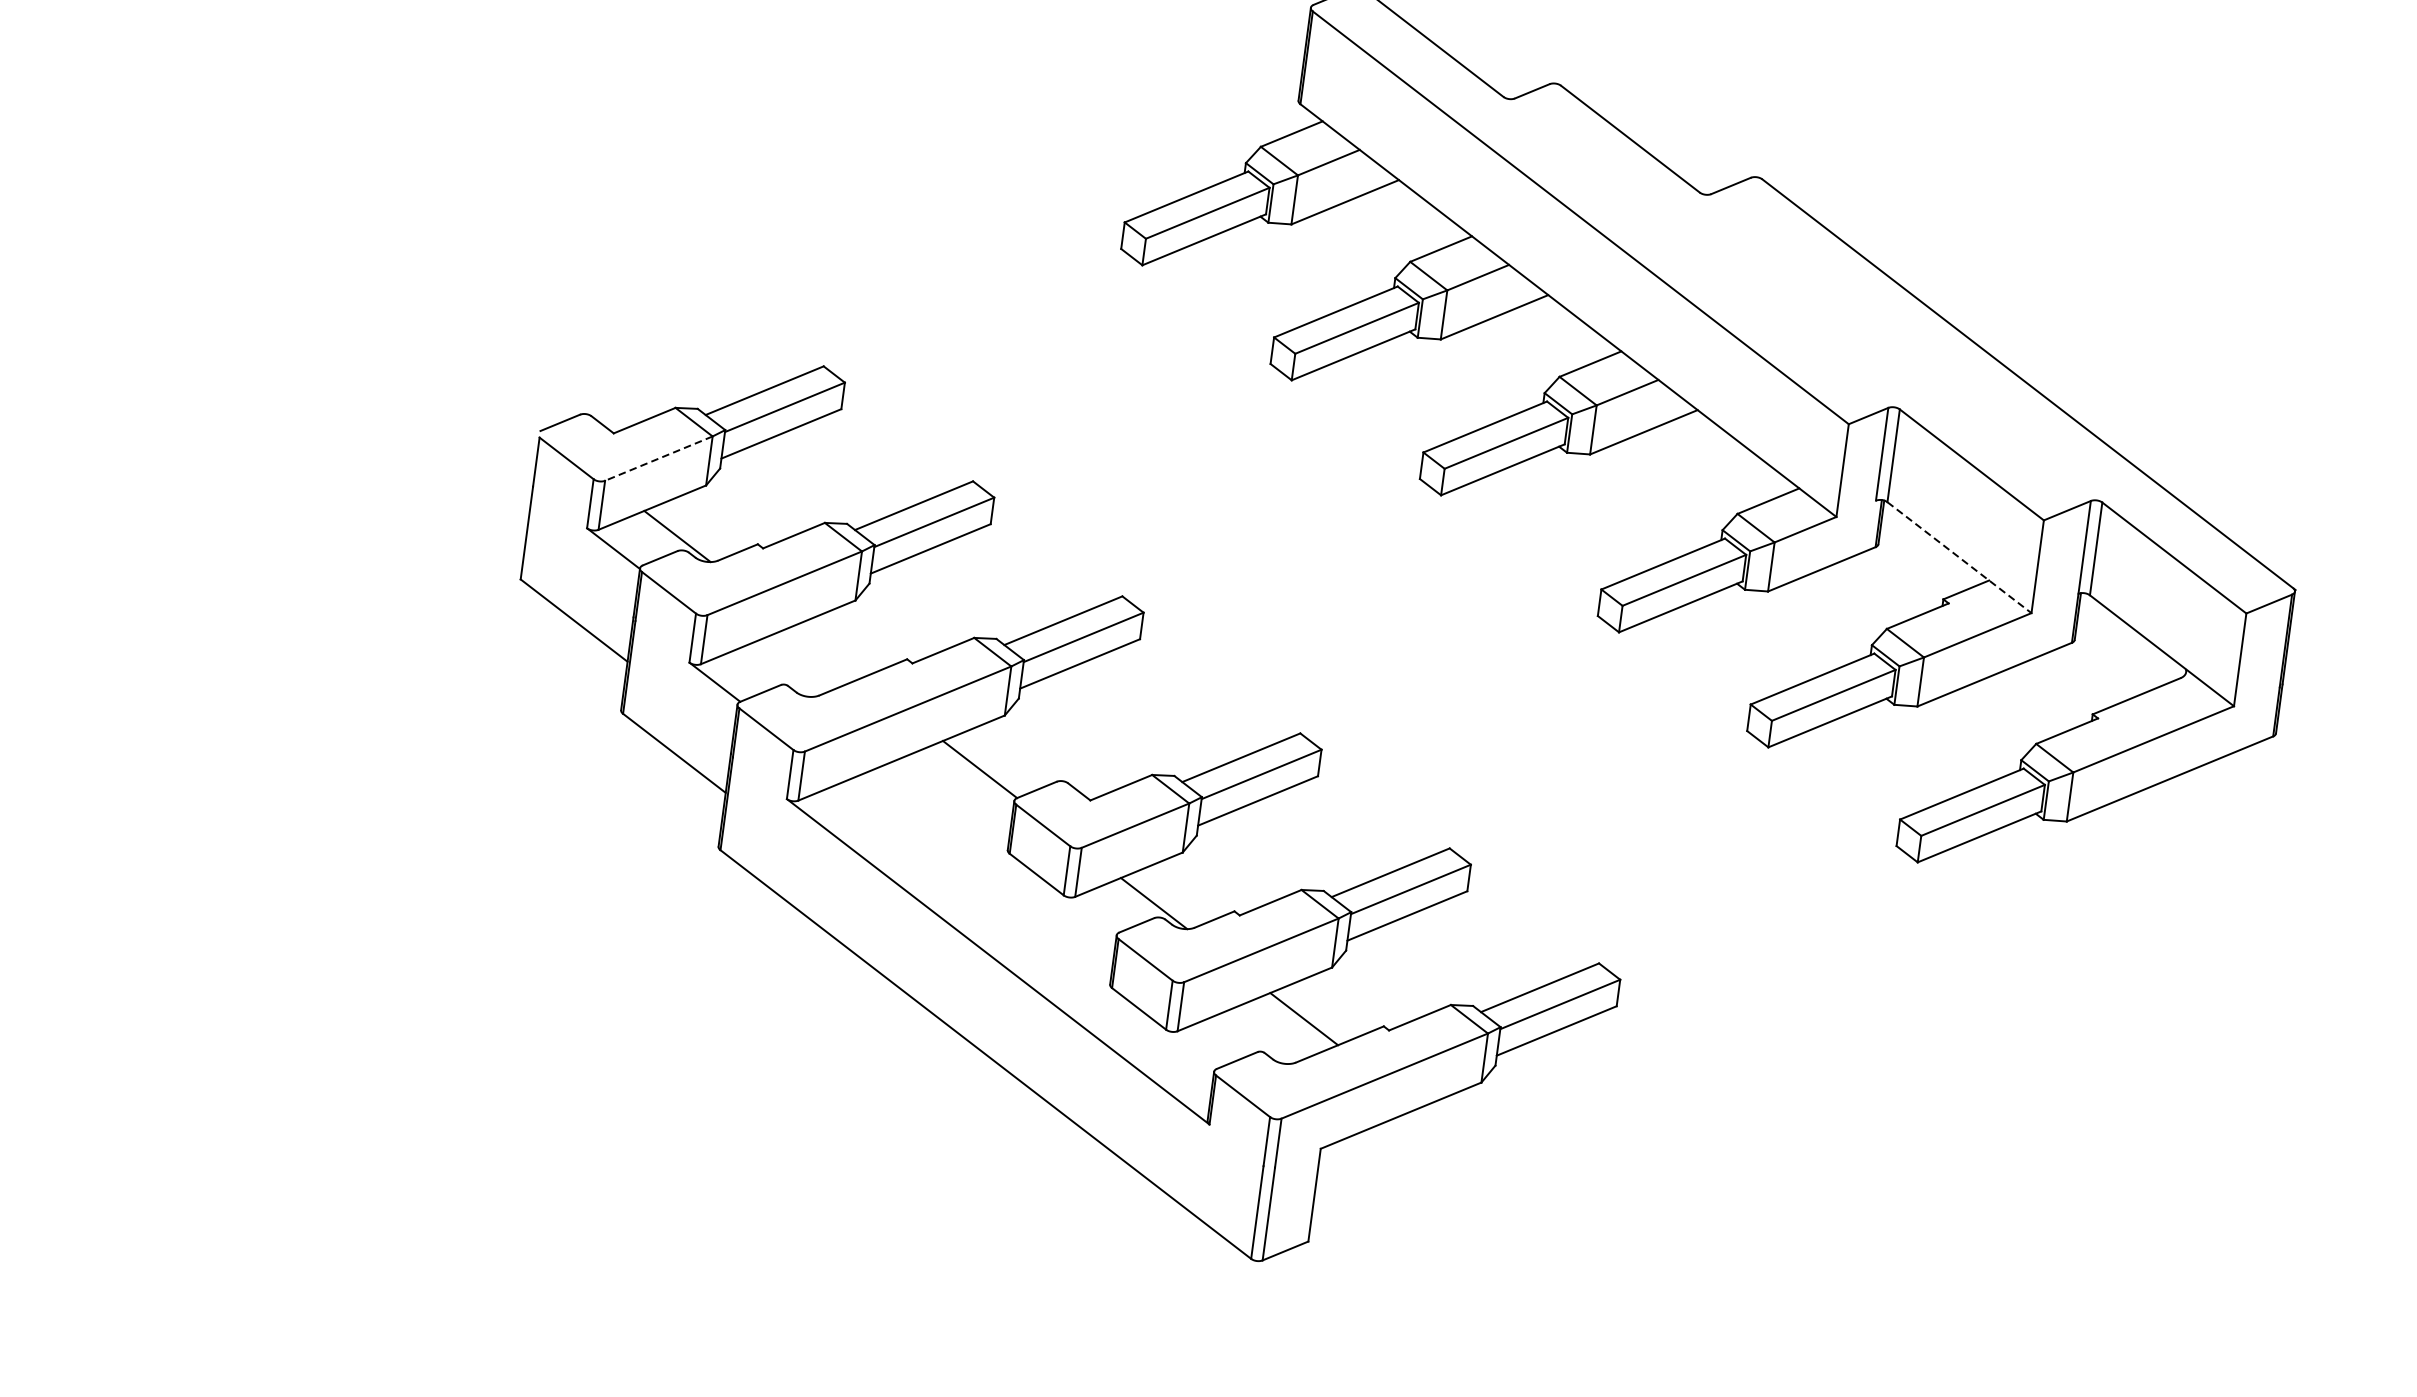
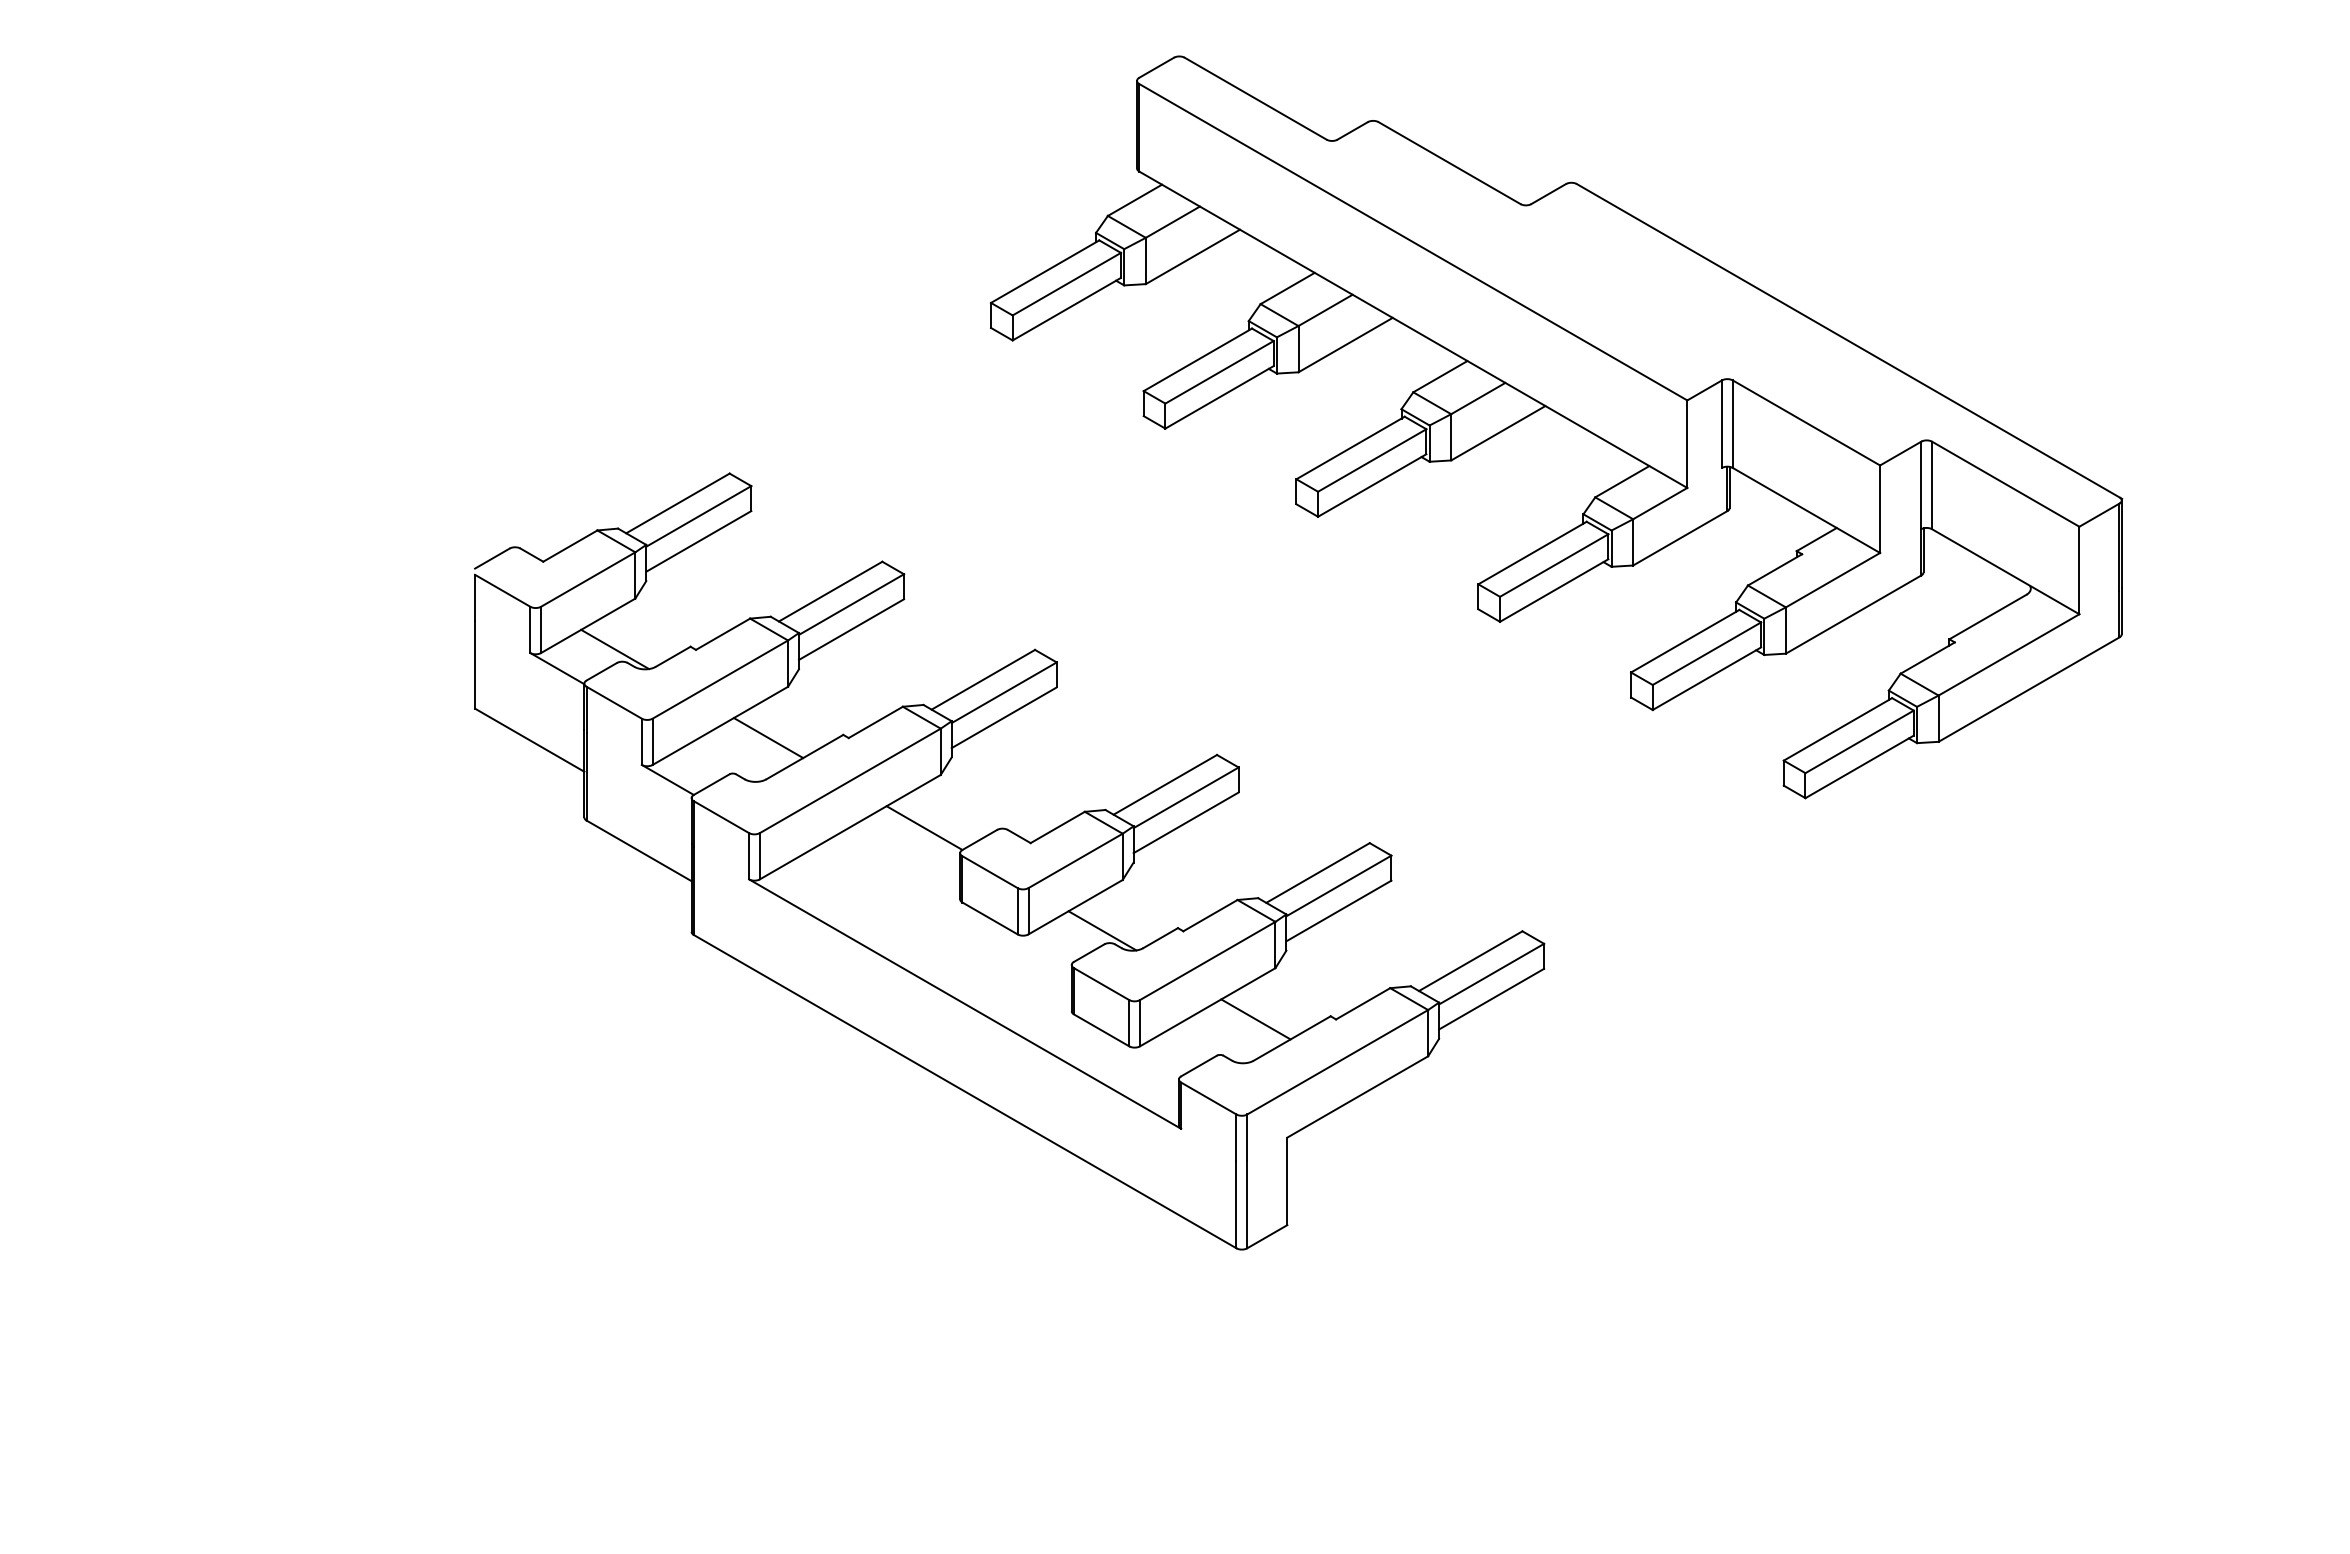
line: (658, 458) -> (587, 579), dashed -> solid
line: (1959, 557) -> (1806, 510), dashed -> solid
line: (827, 652) -> (768, 738), added

